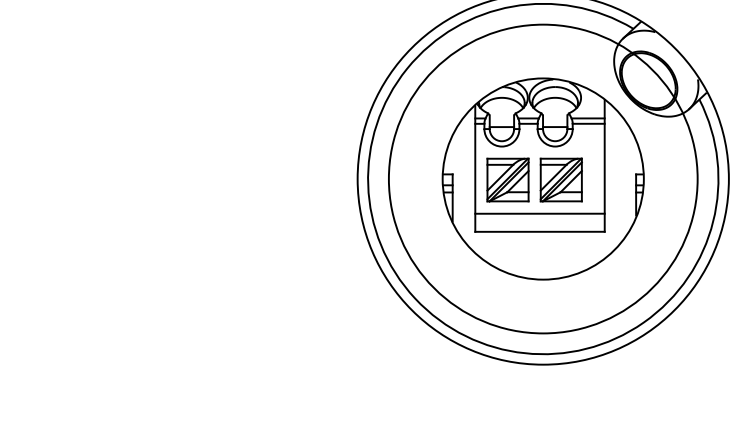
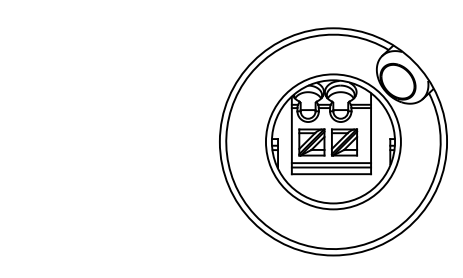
circle: (541, 178) -> (332, 141), size x0.71
line: (540, 220) -> (331, 167), added

